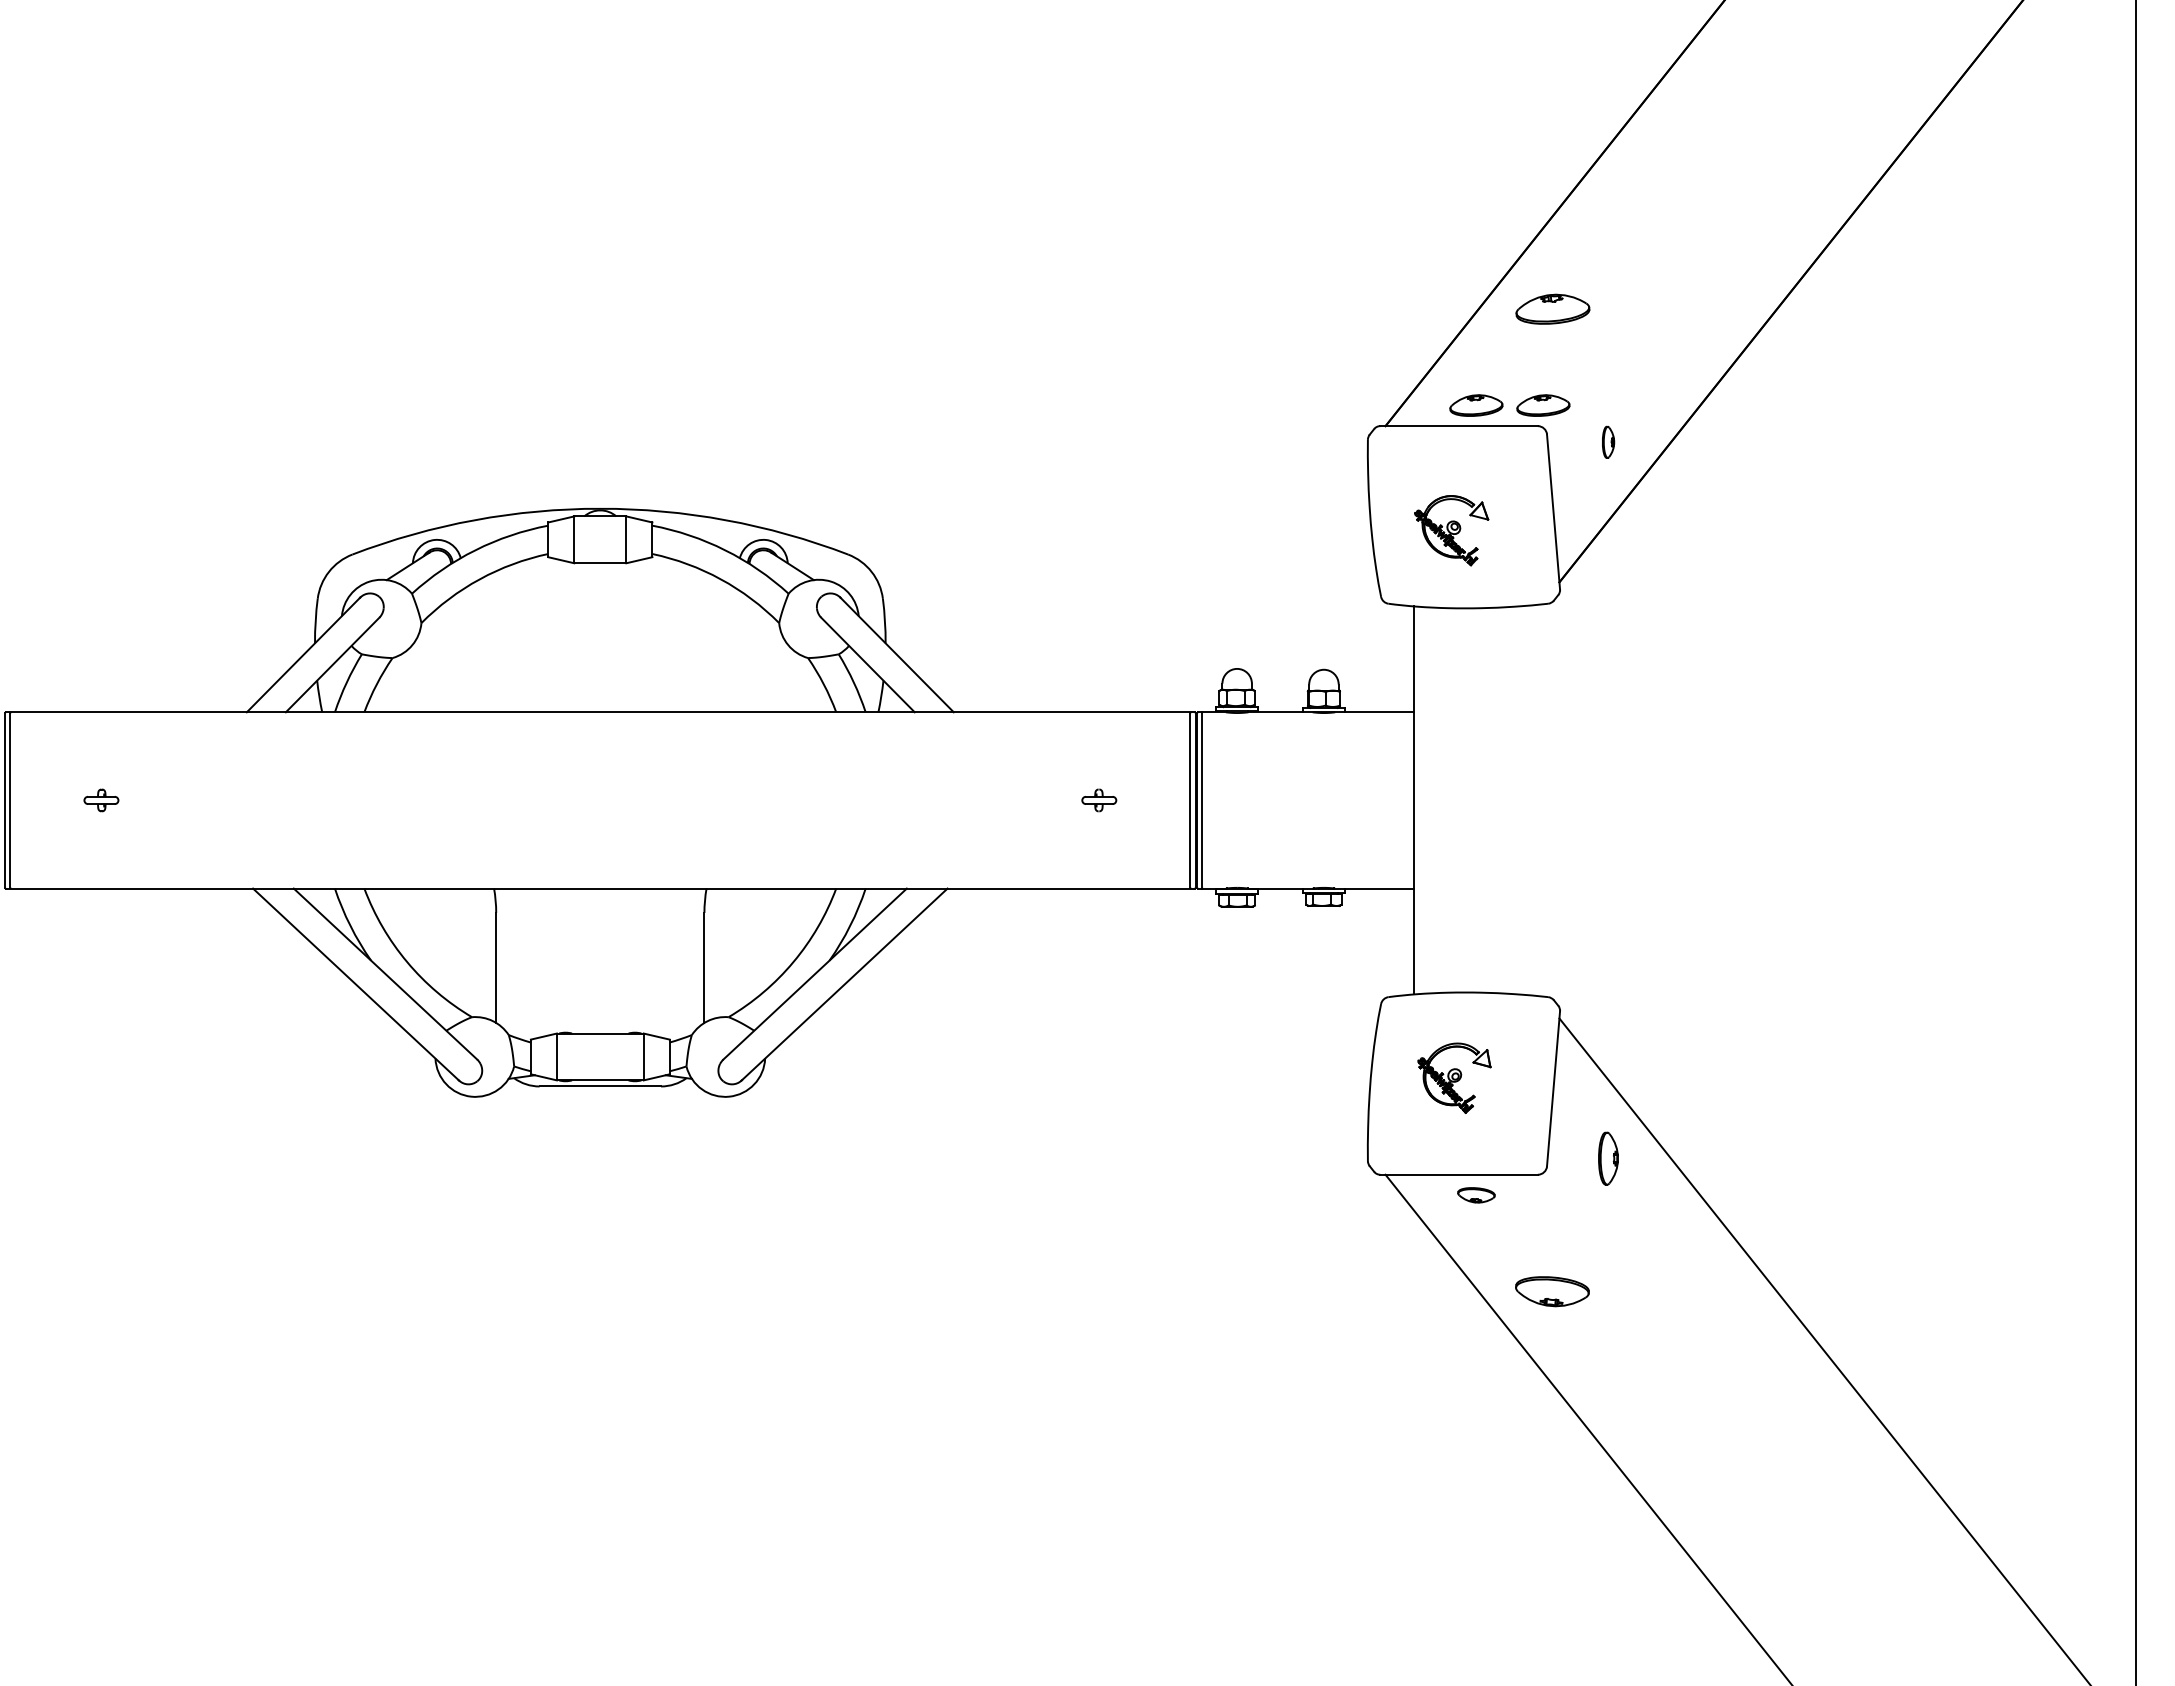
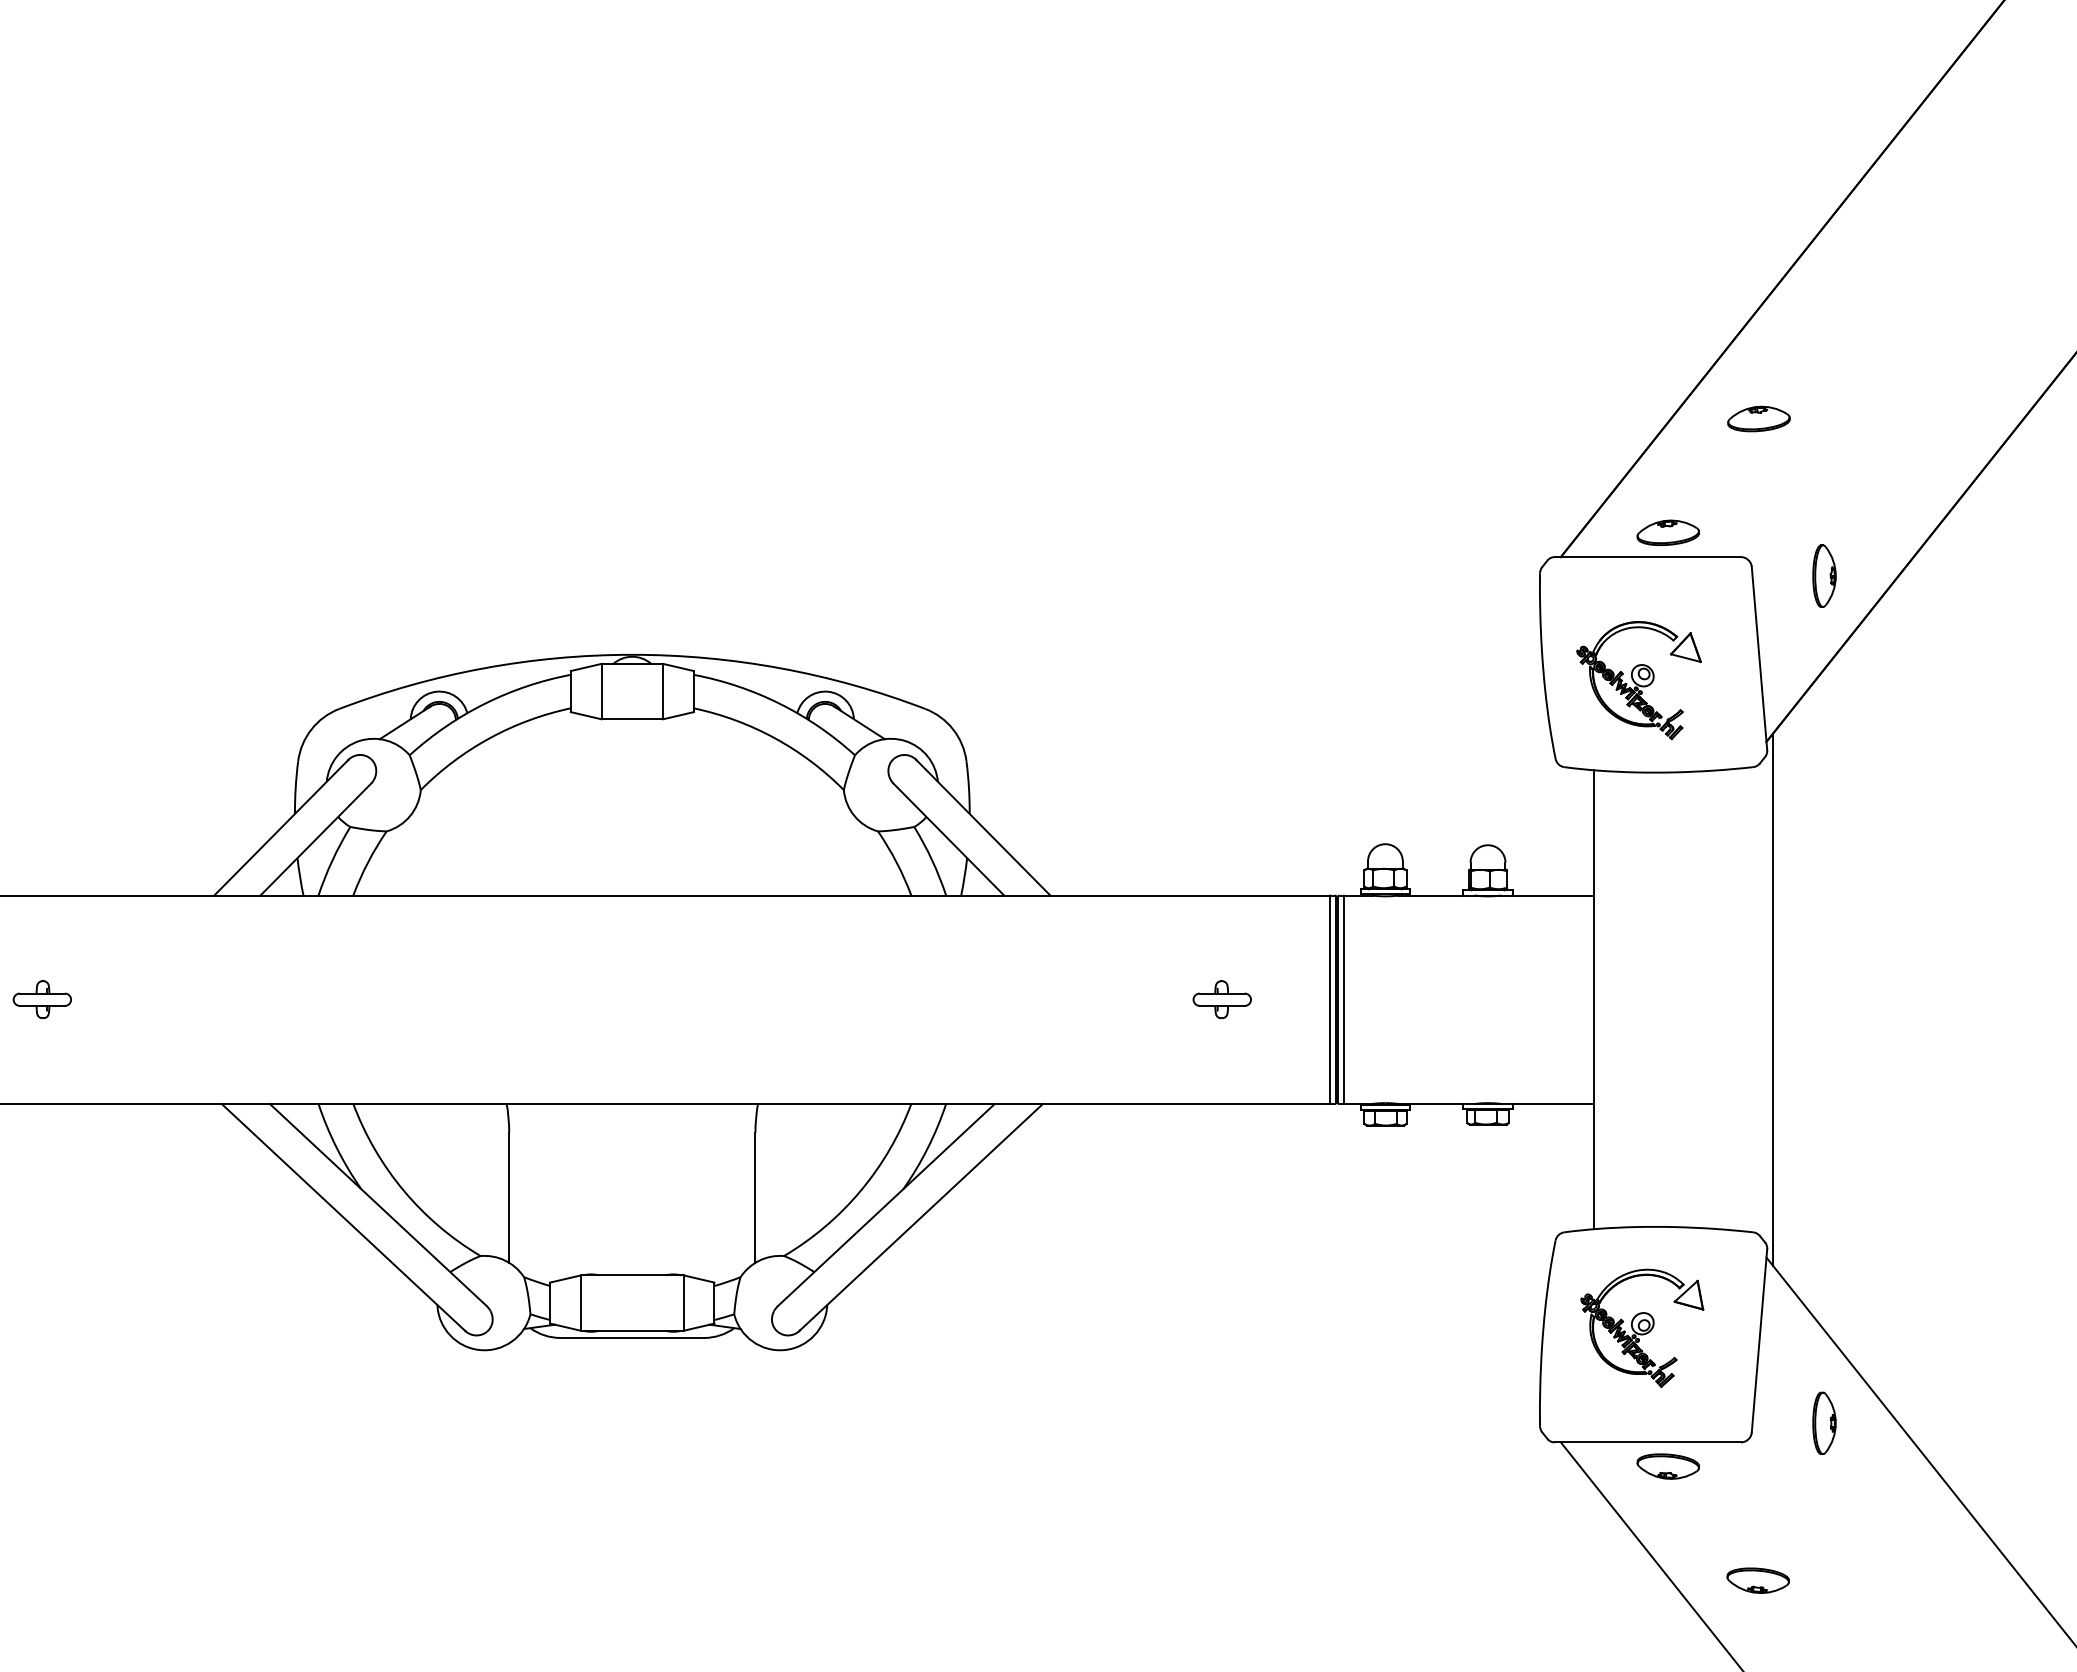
part: (1553, 309) -> (1759, 419), size x0.71
part: (1543, 405) -> (1747, 532), removed
part: (1608, 442) -> (1824, 576), size x1.67
part: (1451, 530) -> (1638, 680), size x1.43
part: (101, 800) -> (42, 999), size x1.43
part: (1099, 800) -> (1222, 999), size x1.43
line: (1564, 800) -> (1772, 999), added
part: (1454, 1077) -> (1642, 1327), size x1.43
part: (1476, 1195) -> (1668, 1466), size x1.43
part: (1552, 1291) -> (1758, 1580), size x0.71

